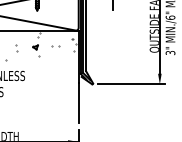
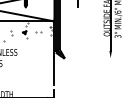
line: (130, 84) -> (90, 58), removed

